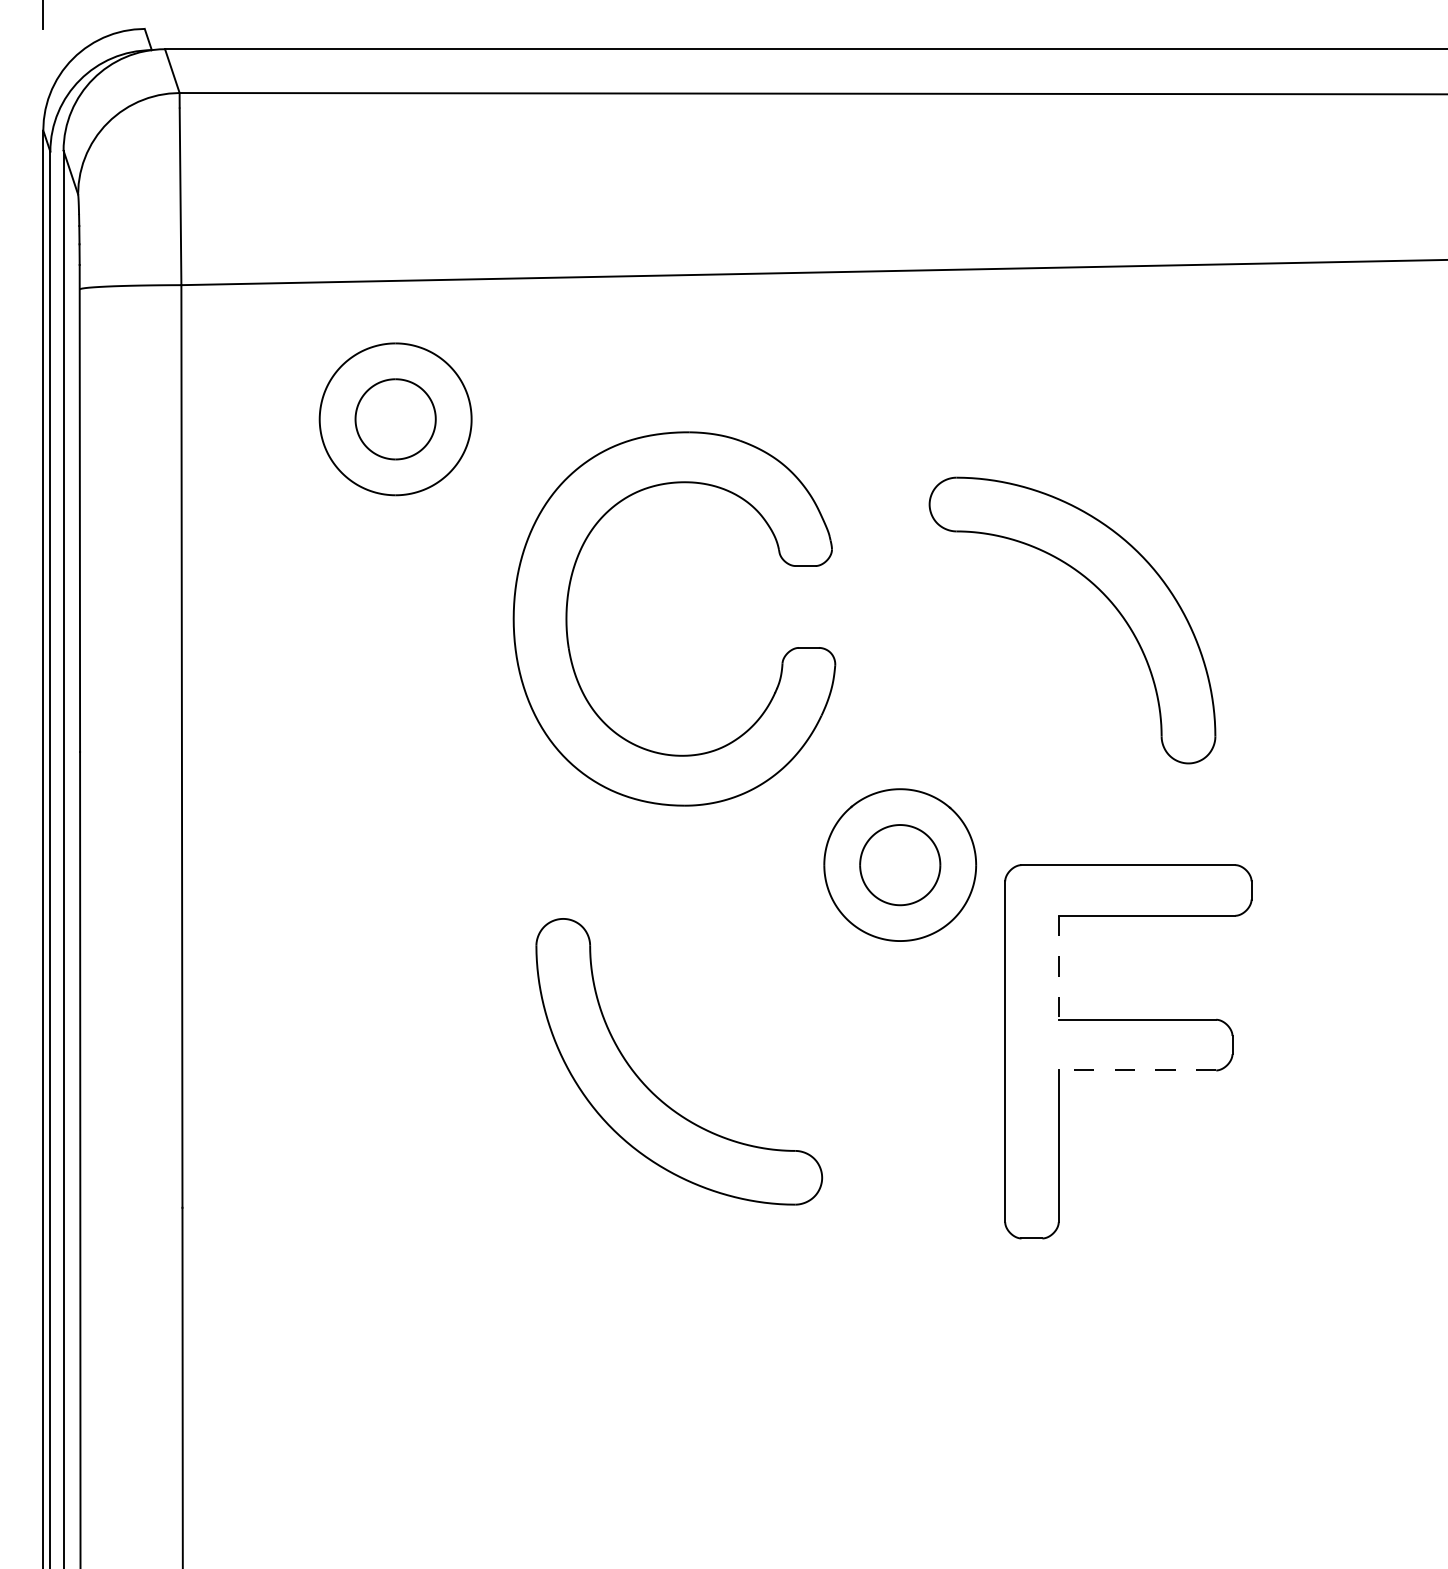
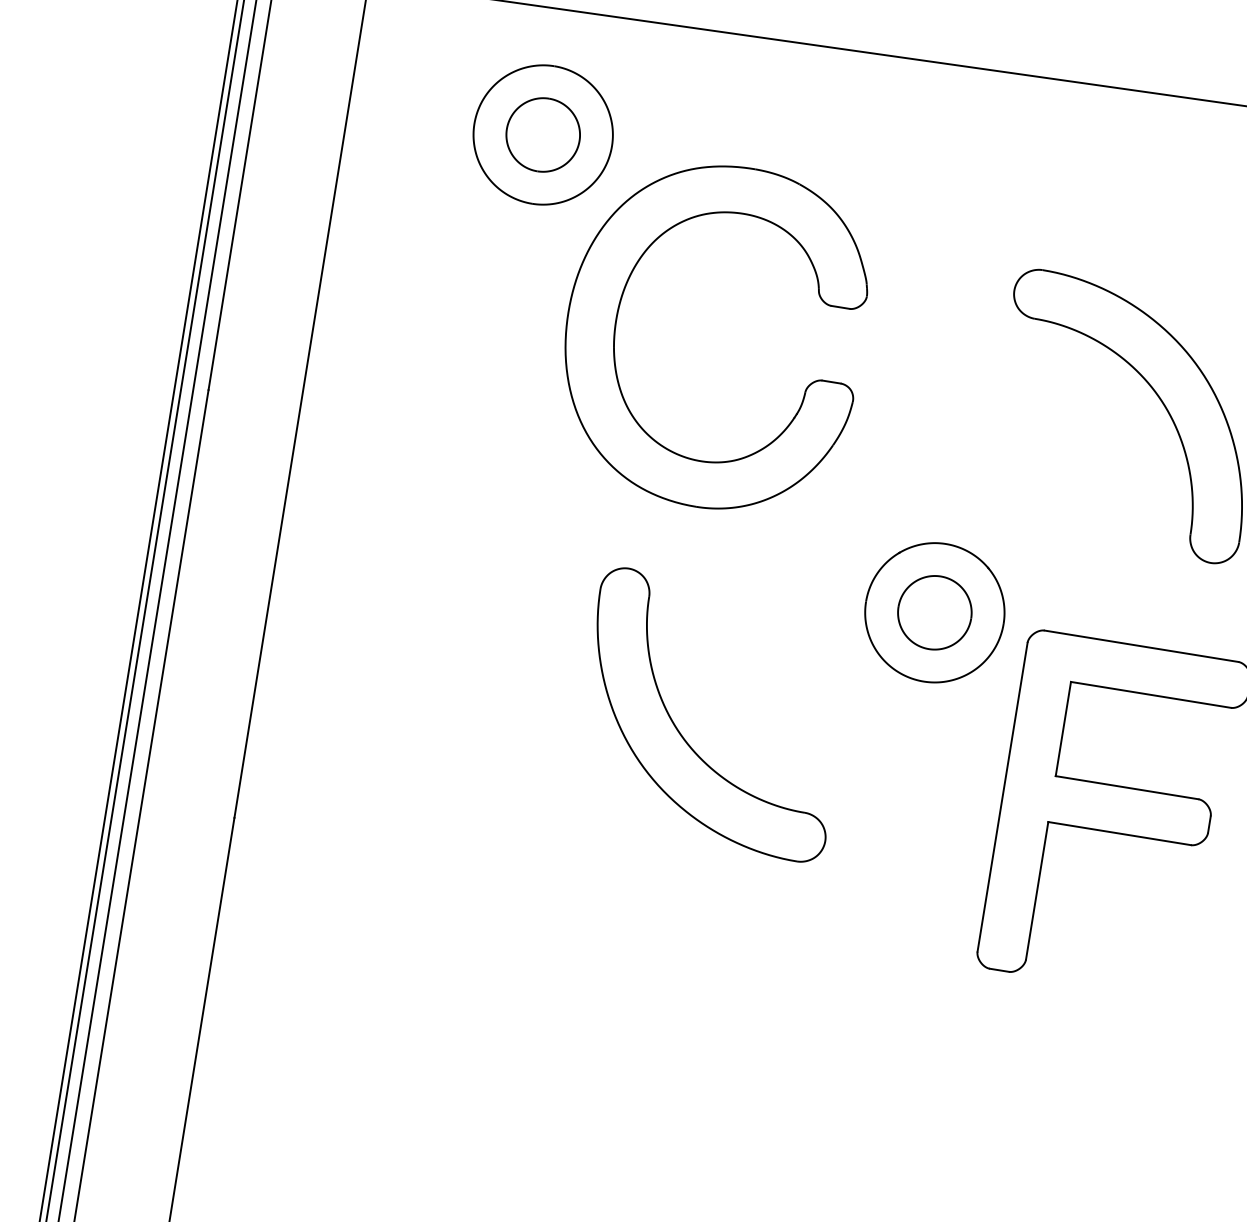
part: (567, 618) -> (617, 320), moved
line: (1058, 967) -> (1063, 728), dashed -> solid
line: (1137, 1070) -> (1119, 833), dashed -> solid
part: (650, 1089) -> (682, 735), moved

